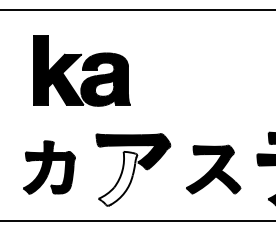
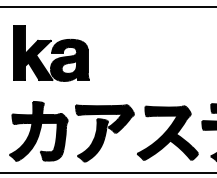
part: (82, 70) -> (51, 53), moved
part: (48, 167) -> (38, 131), size x1.43
part: (213, 168) -> (167, 132), size x1.43
fill: (117, 179) -> (92, 140), added

